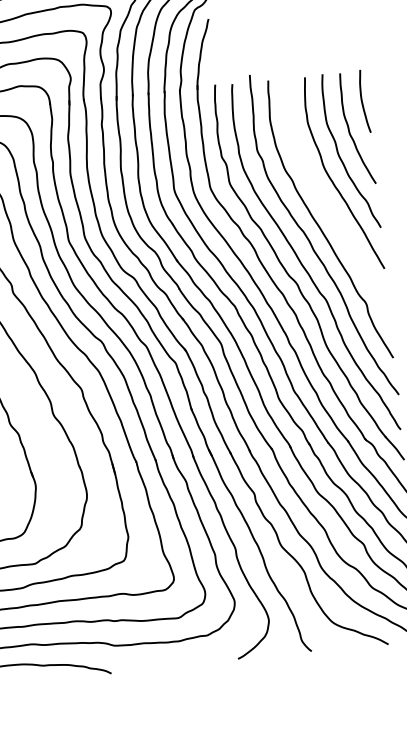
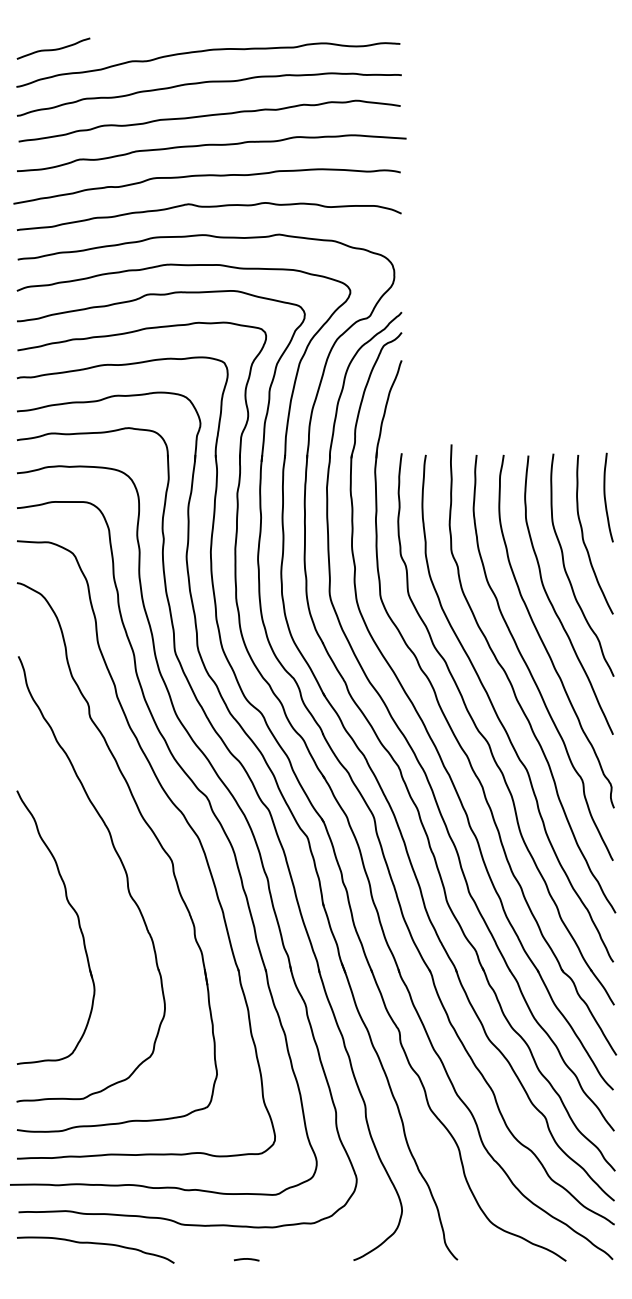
curve: (327, 206) -> (542, 639), added
curve: (162, 665) -> (246, 1259), added

